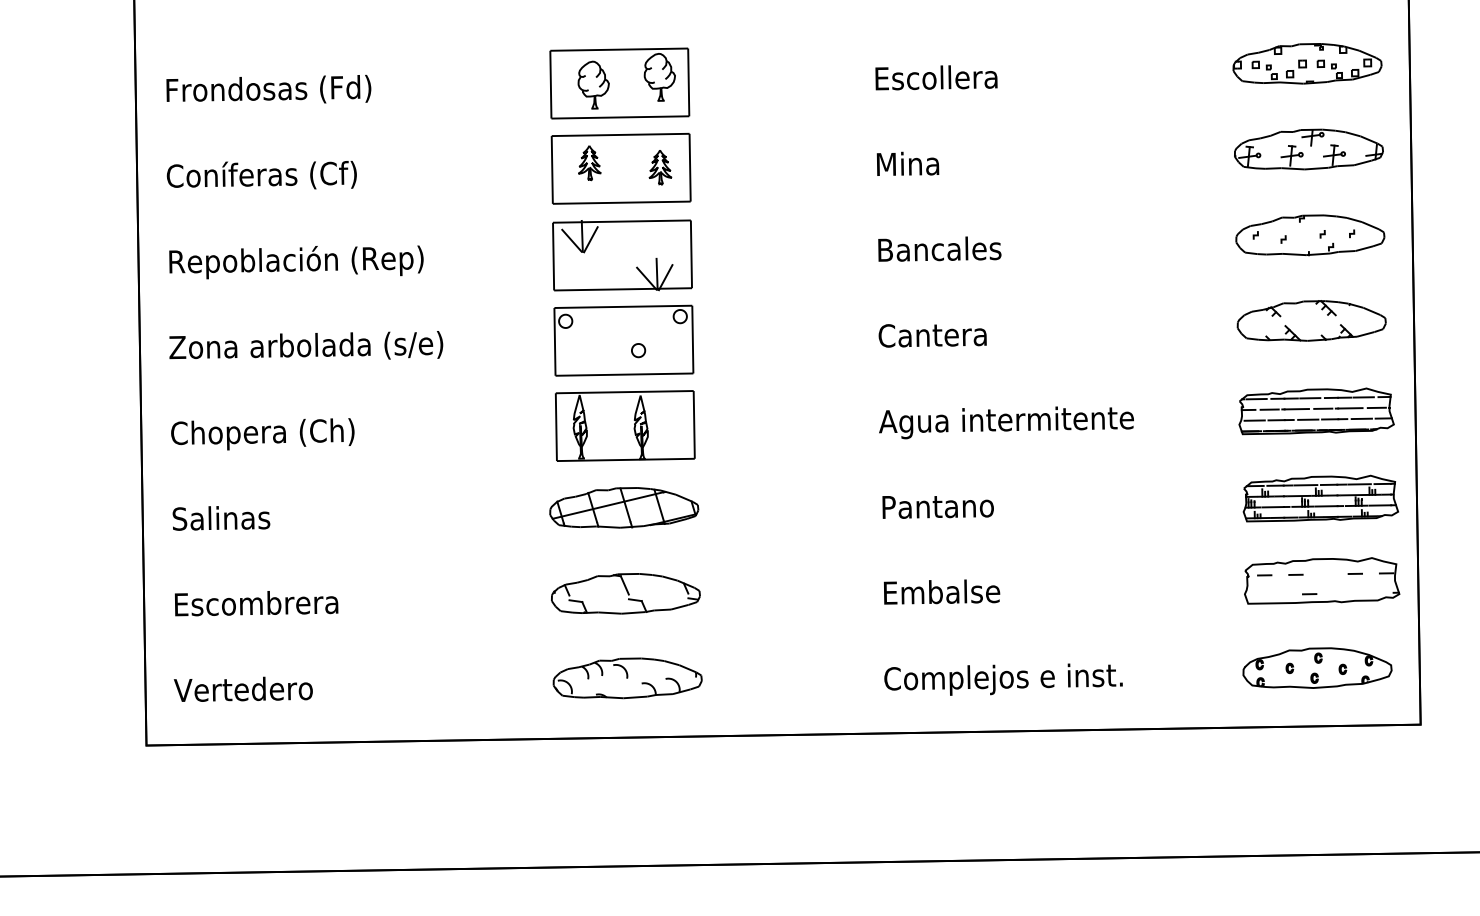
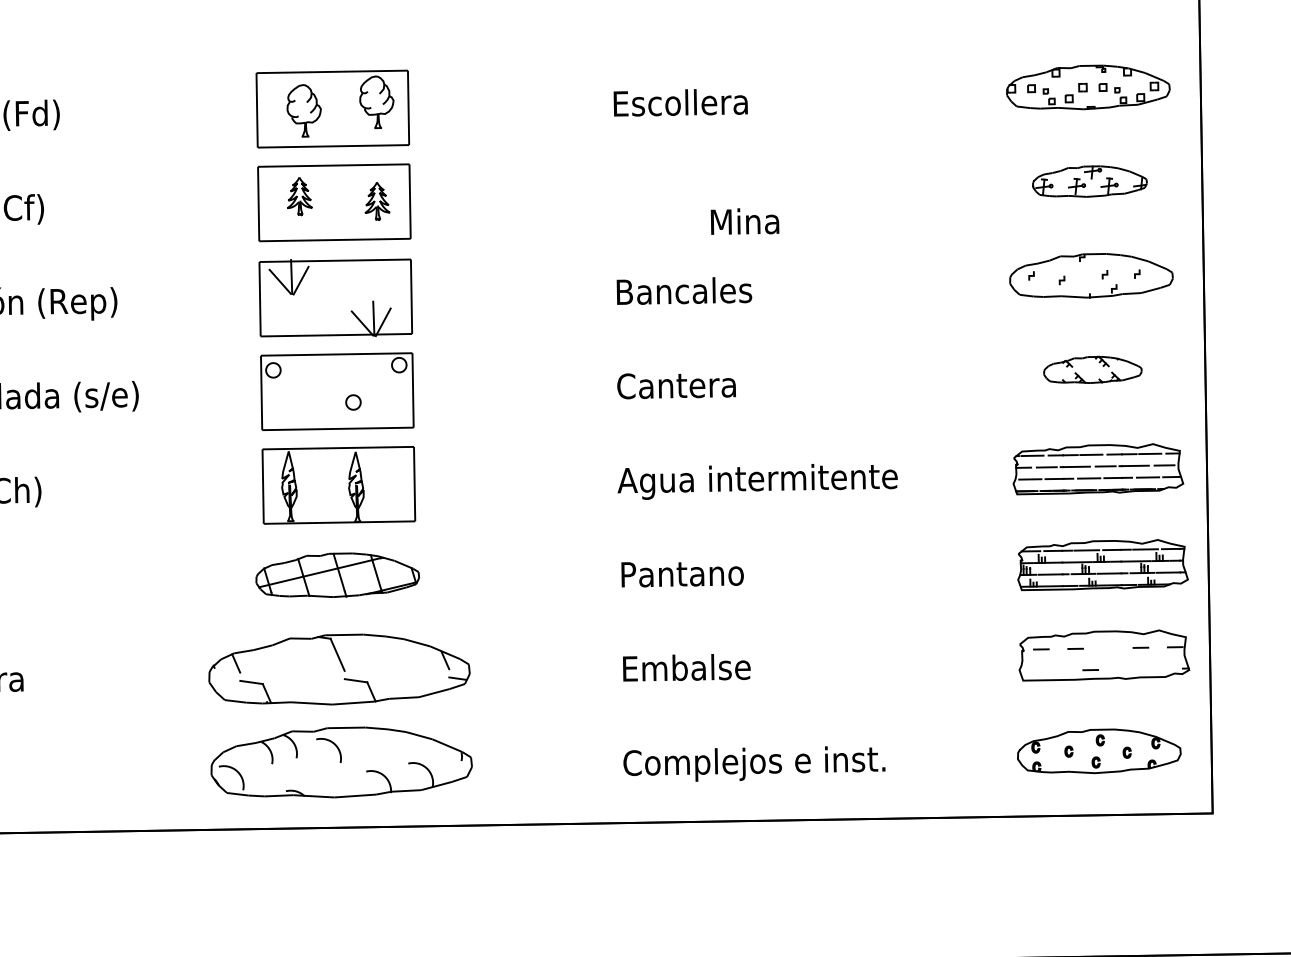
part: (1308, 149) -> (1089, 181), size x0.7
text: (907, 163) -> (744, 221), moved
part: (1311, 320) -> (1092, 369), size x0.6
part: (625, 593) -> (339, 669), size x1.6
part: (627, 678) -> (341, 762), size x1.6

